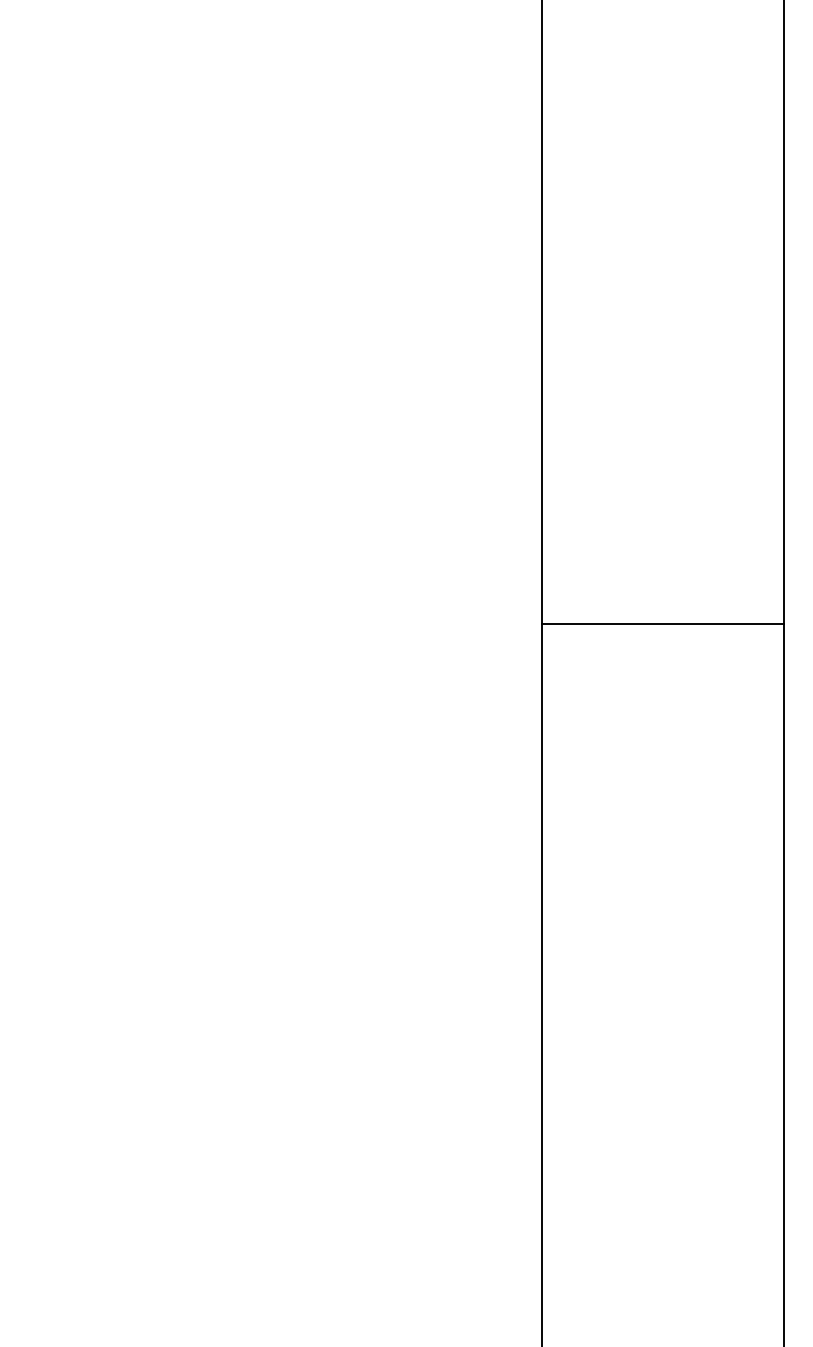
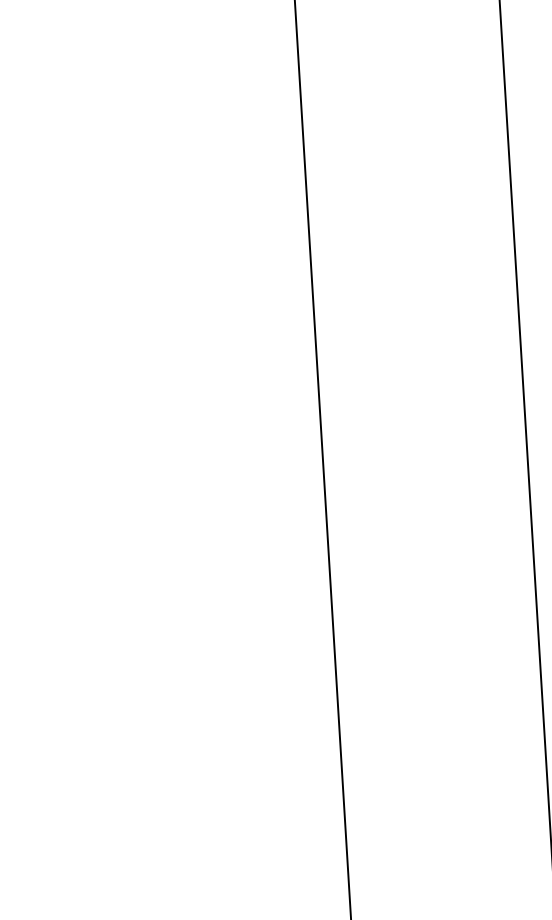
line: (662, 624) -> (426, 487), removed

